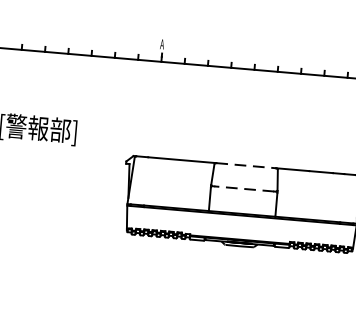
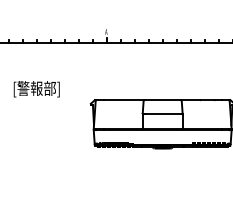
line: (245, 166) -> (162, 100), dashed -> solid
line: (243, 189) -> (162, 114), dashed -> solid

